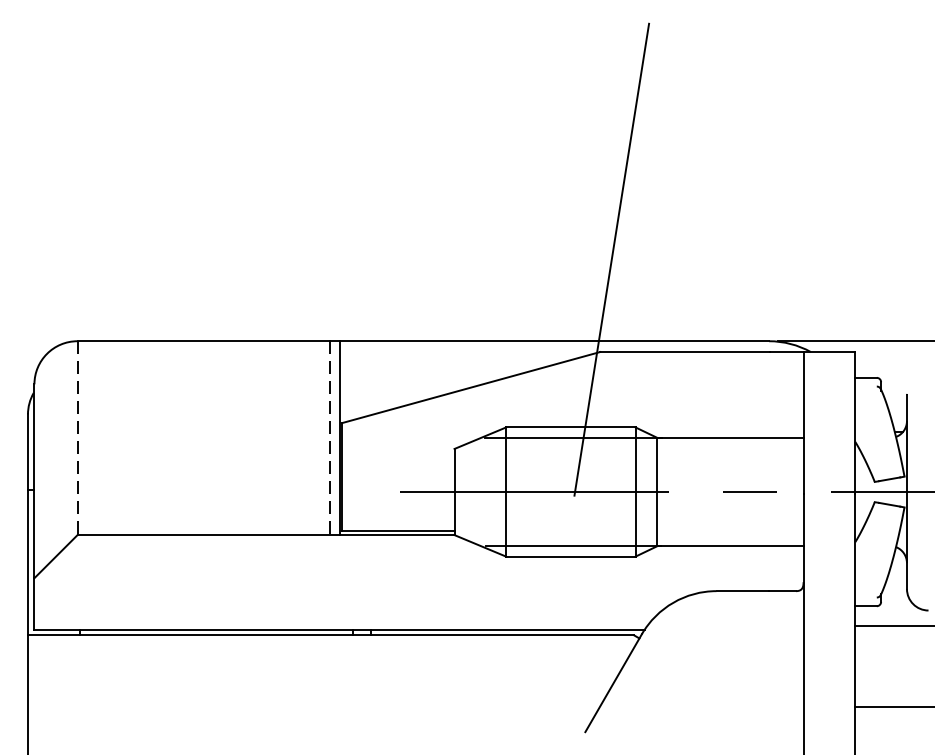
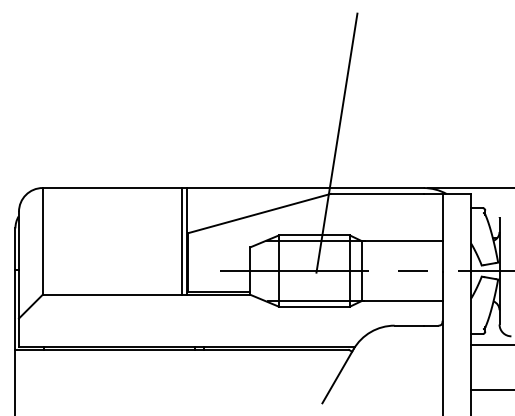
line: (77, 438) -> (42, 241), dashed -> solid
line: (329, 438) -> (181, 241), dashed -> solid

